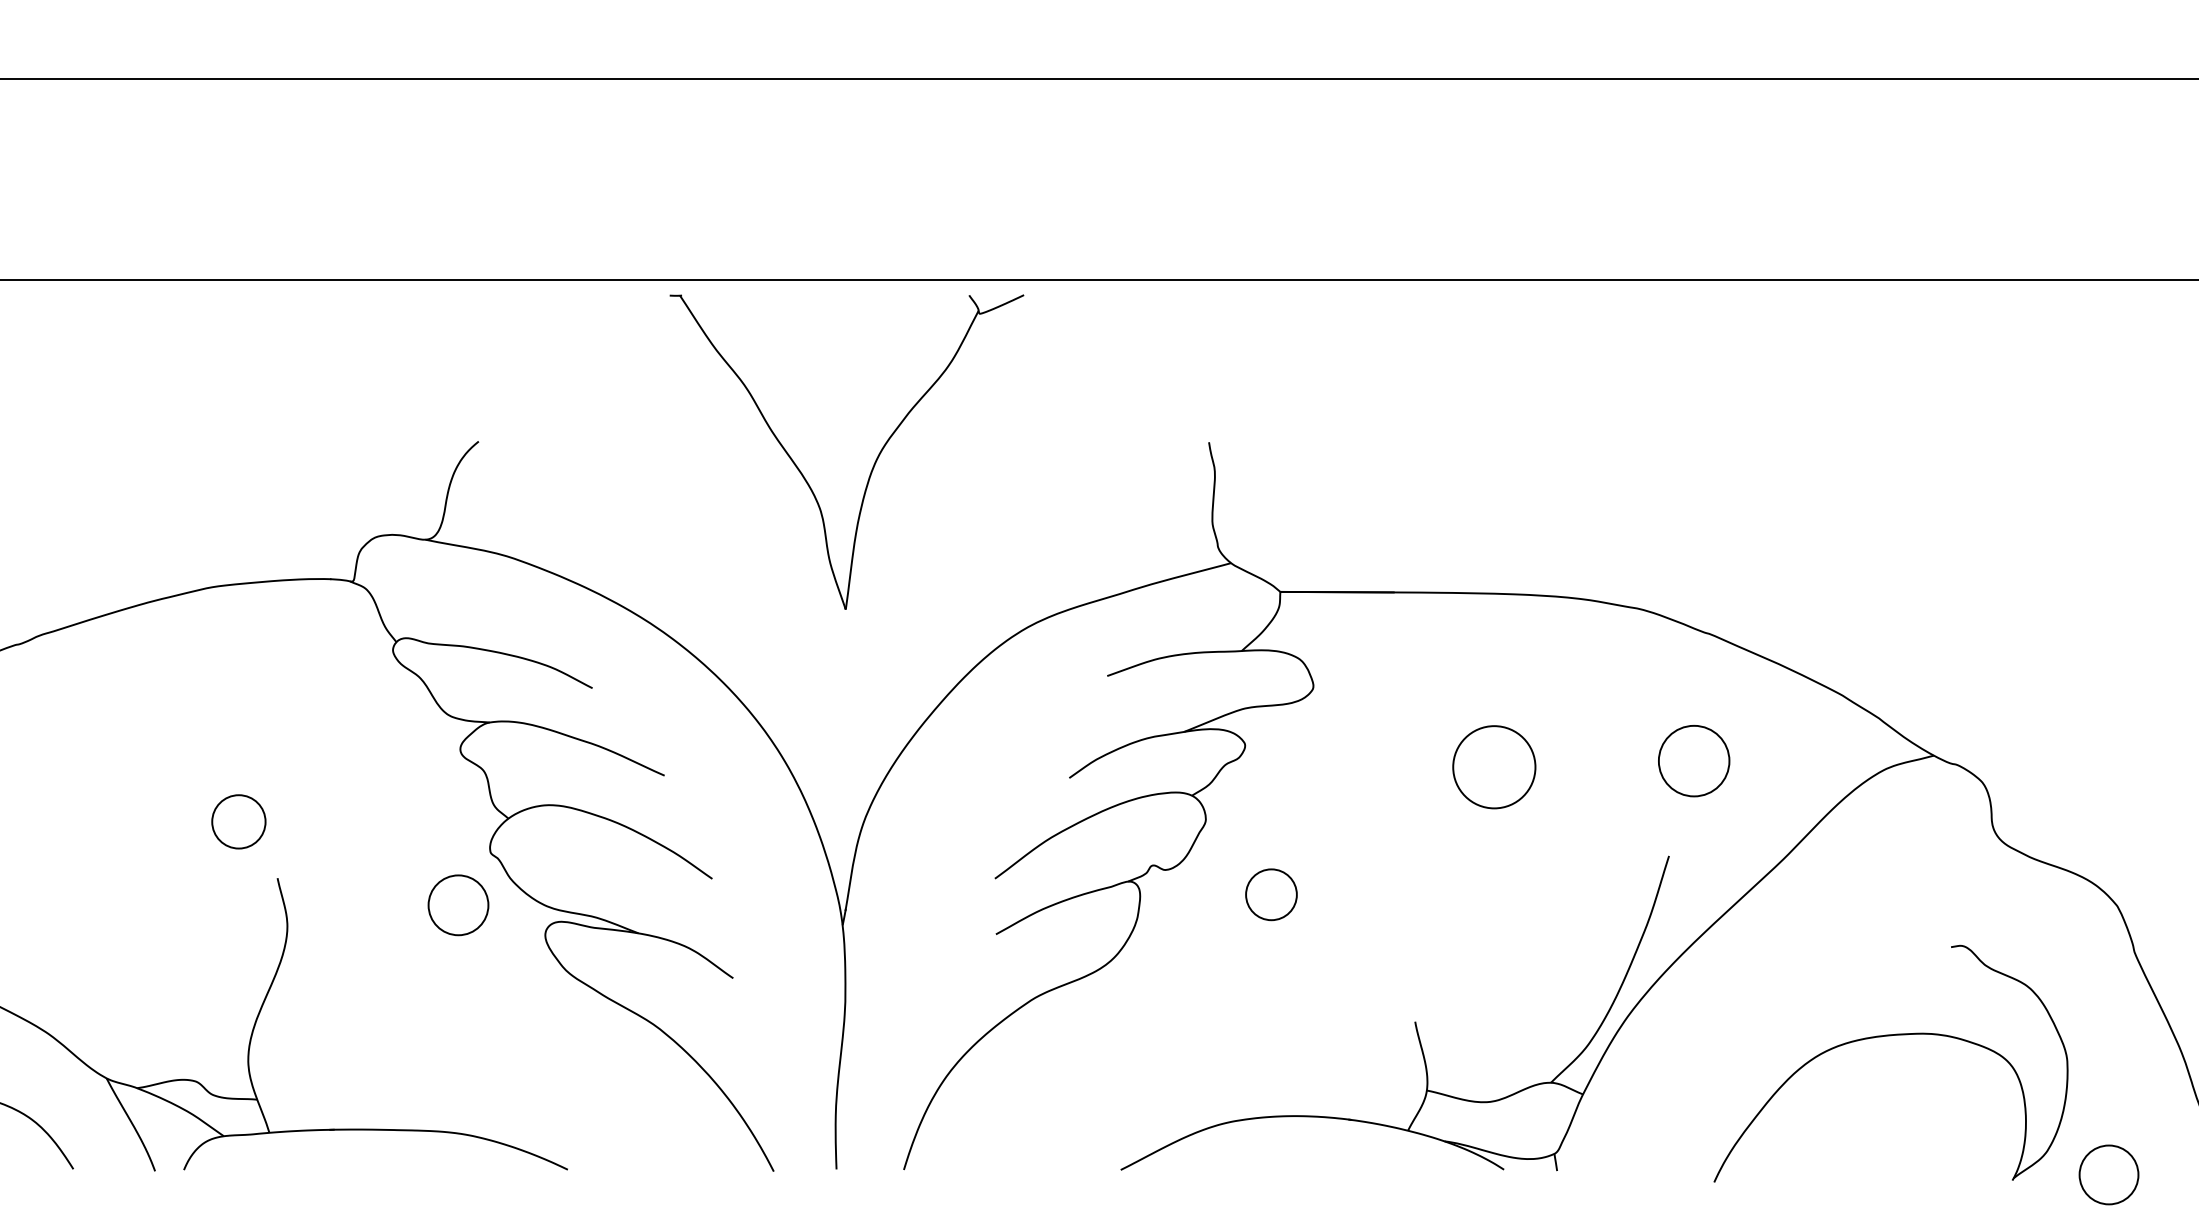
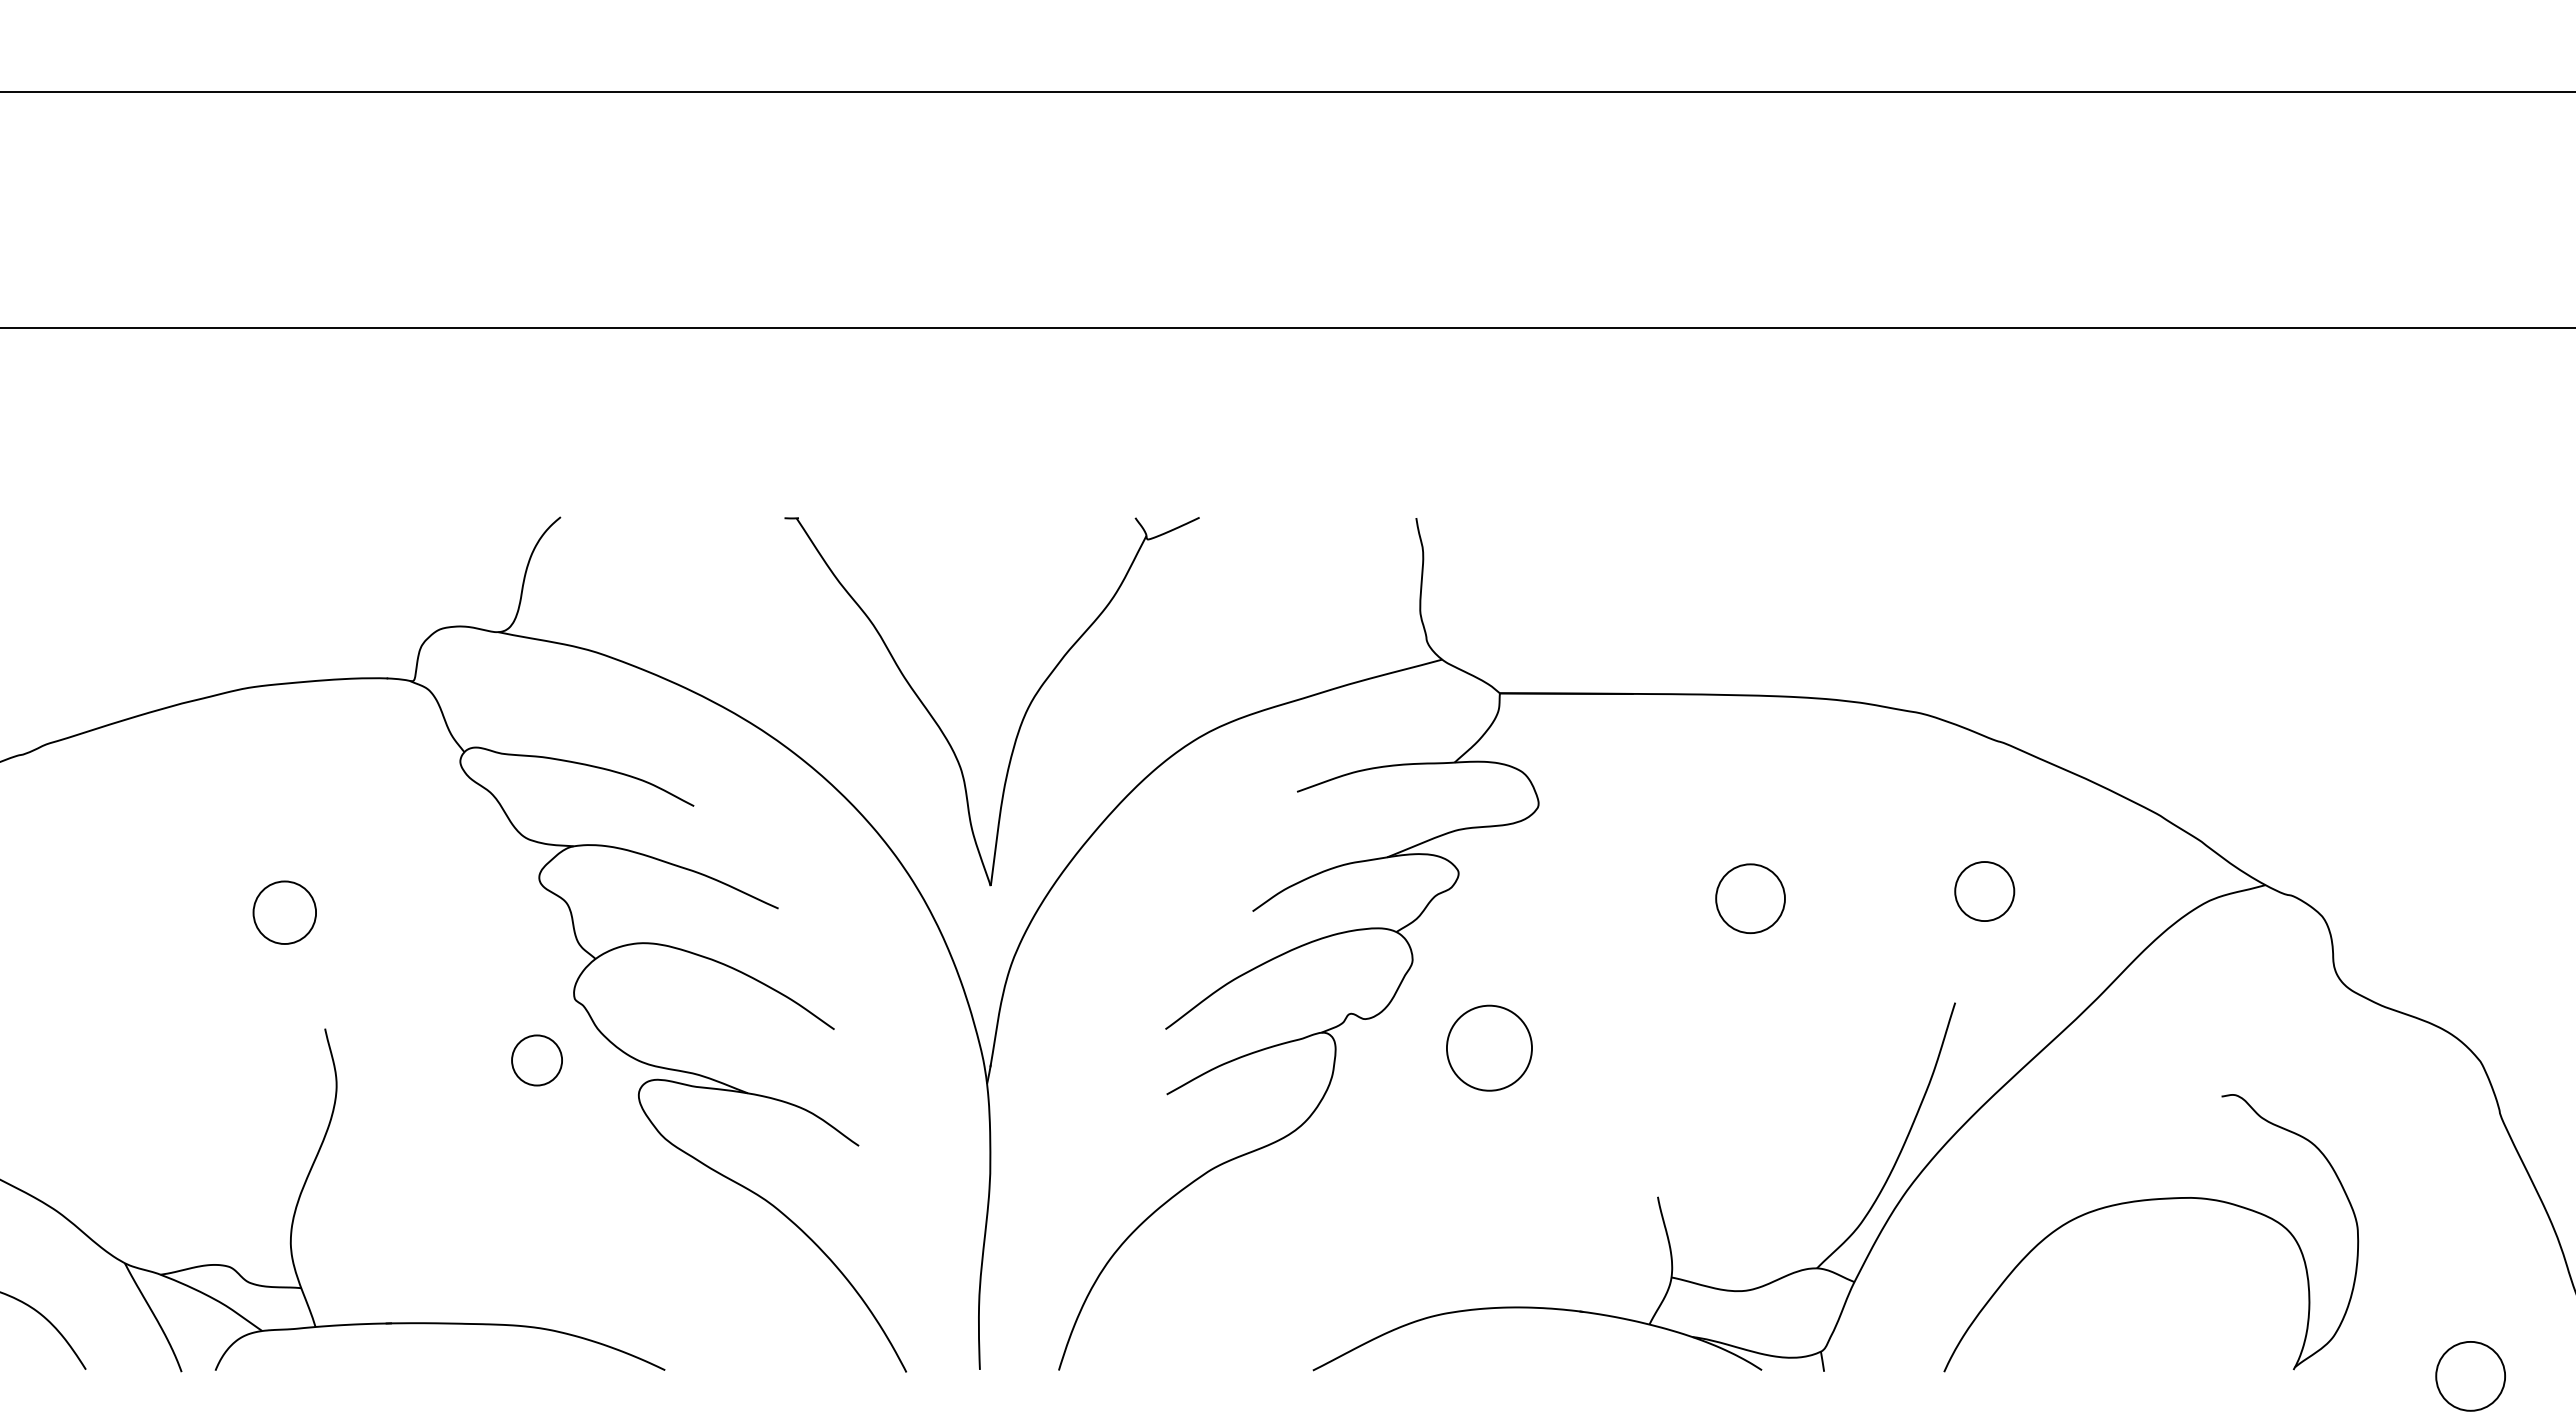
part: (873, 464) -> (1023, 715), moved
circle: (1694, 761) -> (1984, 891), size x0.71
circle: (1494, 767) -> (1750, 898), size x0.71
circle: (238, 821) -> (284, 912), moved
circle: (1271, 894) -> (1489, 1047), size x1.43
circle: (458, 905) -> (537, 1060), size x0.71
part: (1886, 1036) -> (2145, 1201), moved

